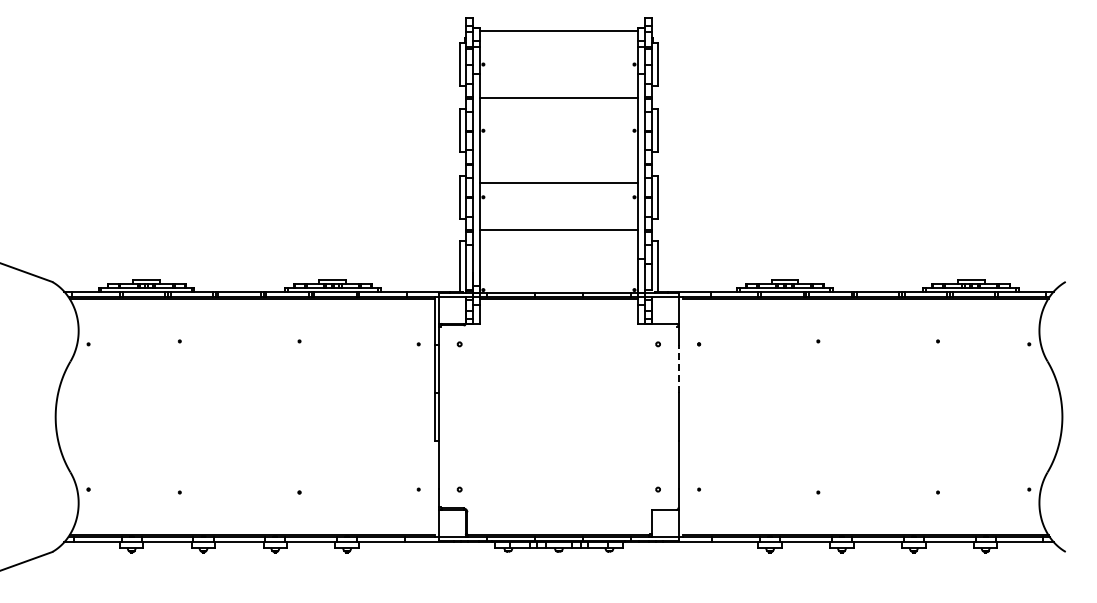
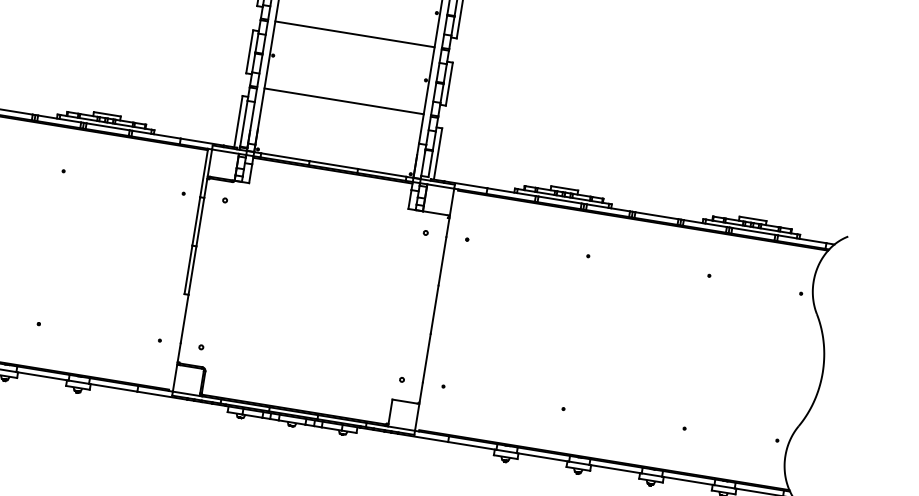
line: (558, 183) -> (354, 34), moved
line: (678, 369) -> (442, 261), dashed -> solid

